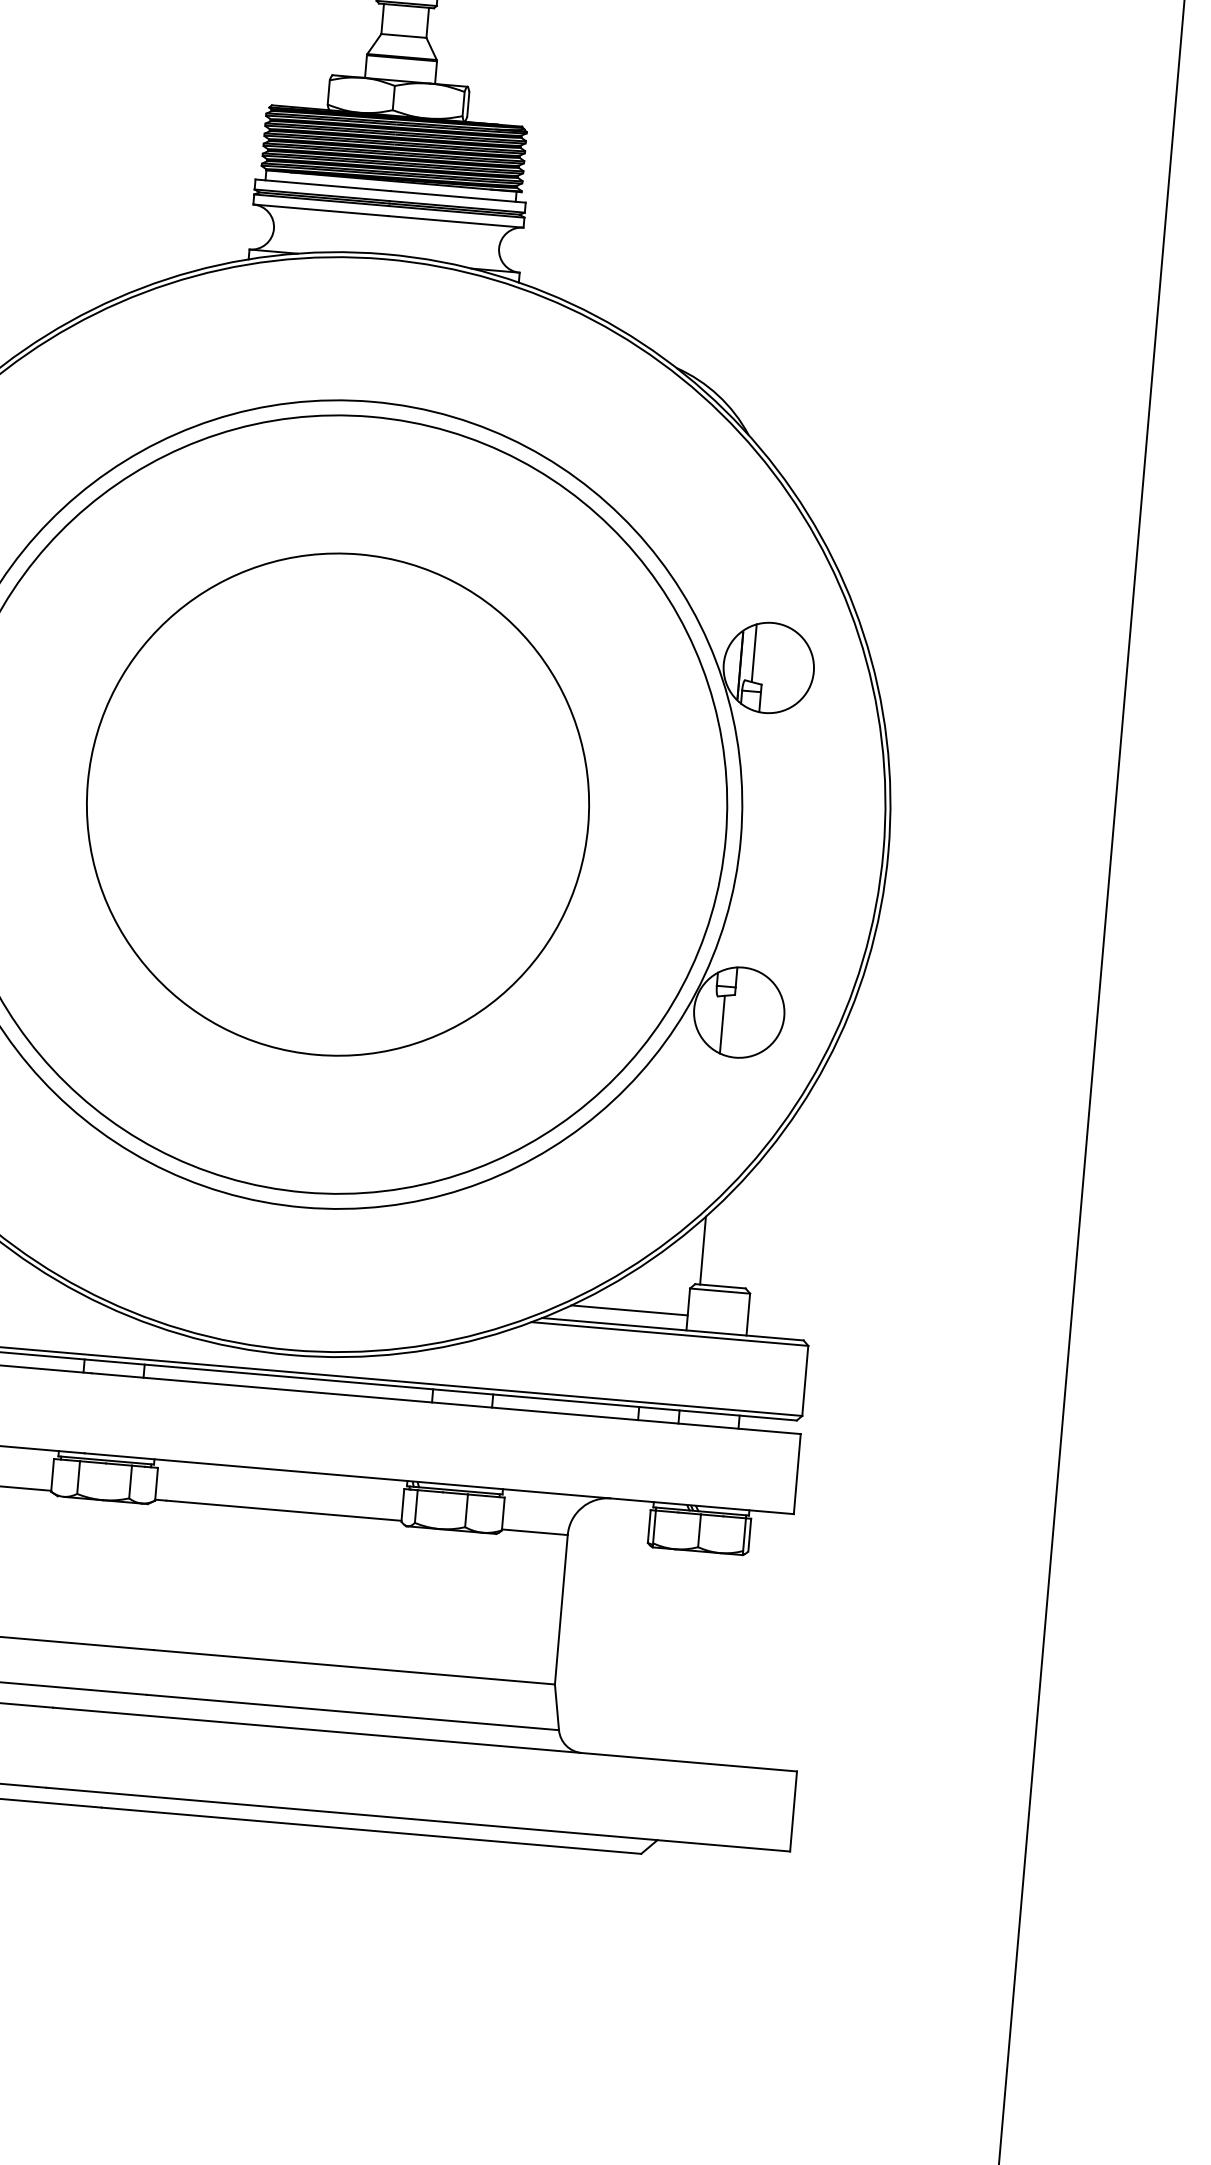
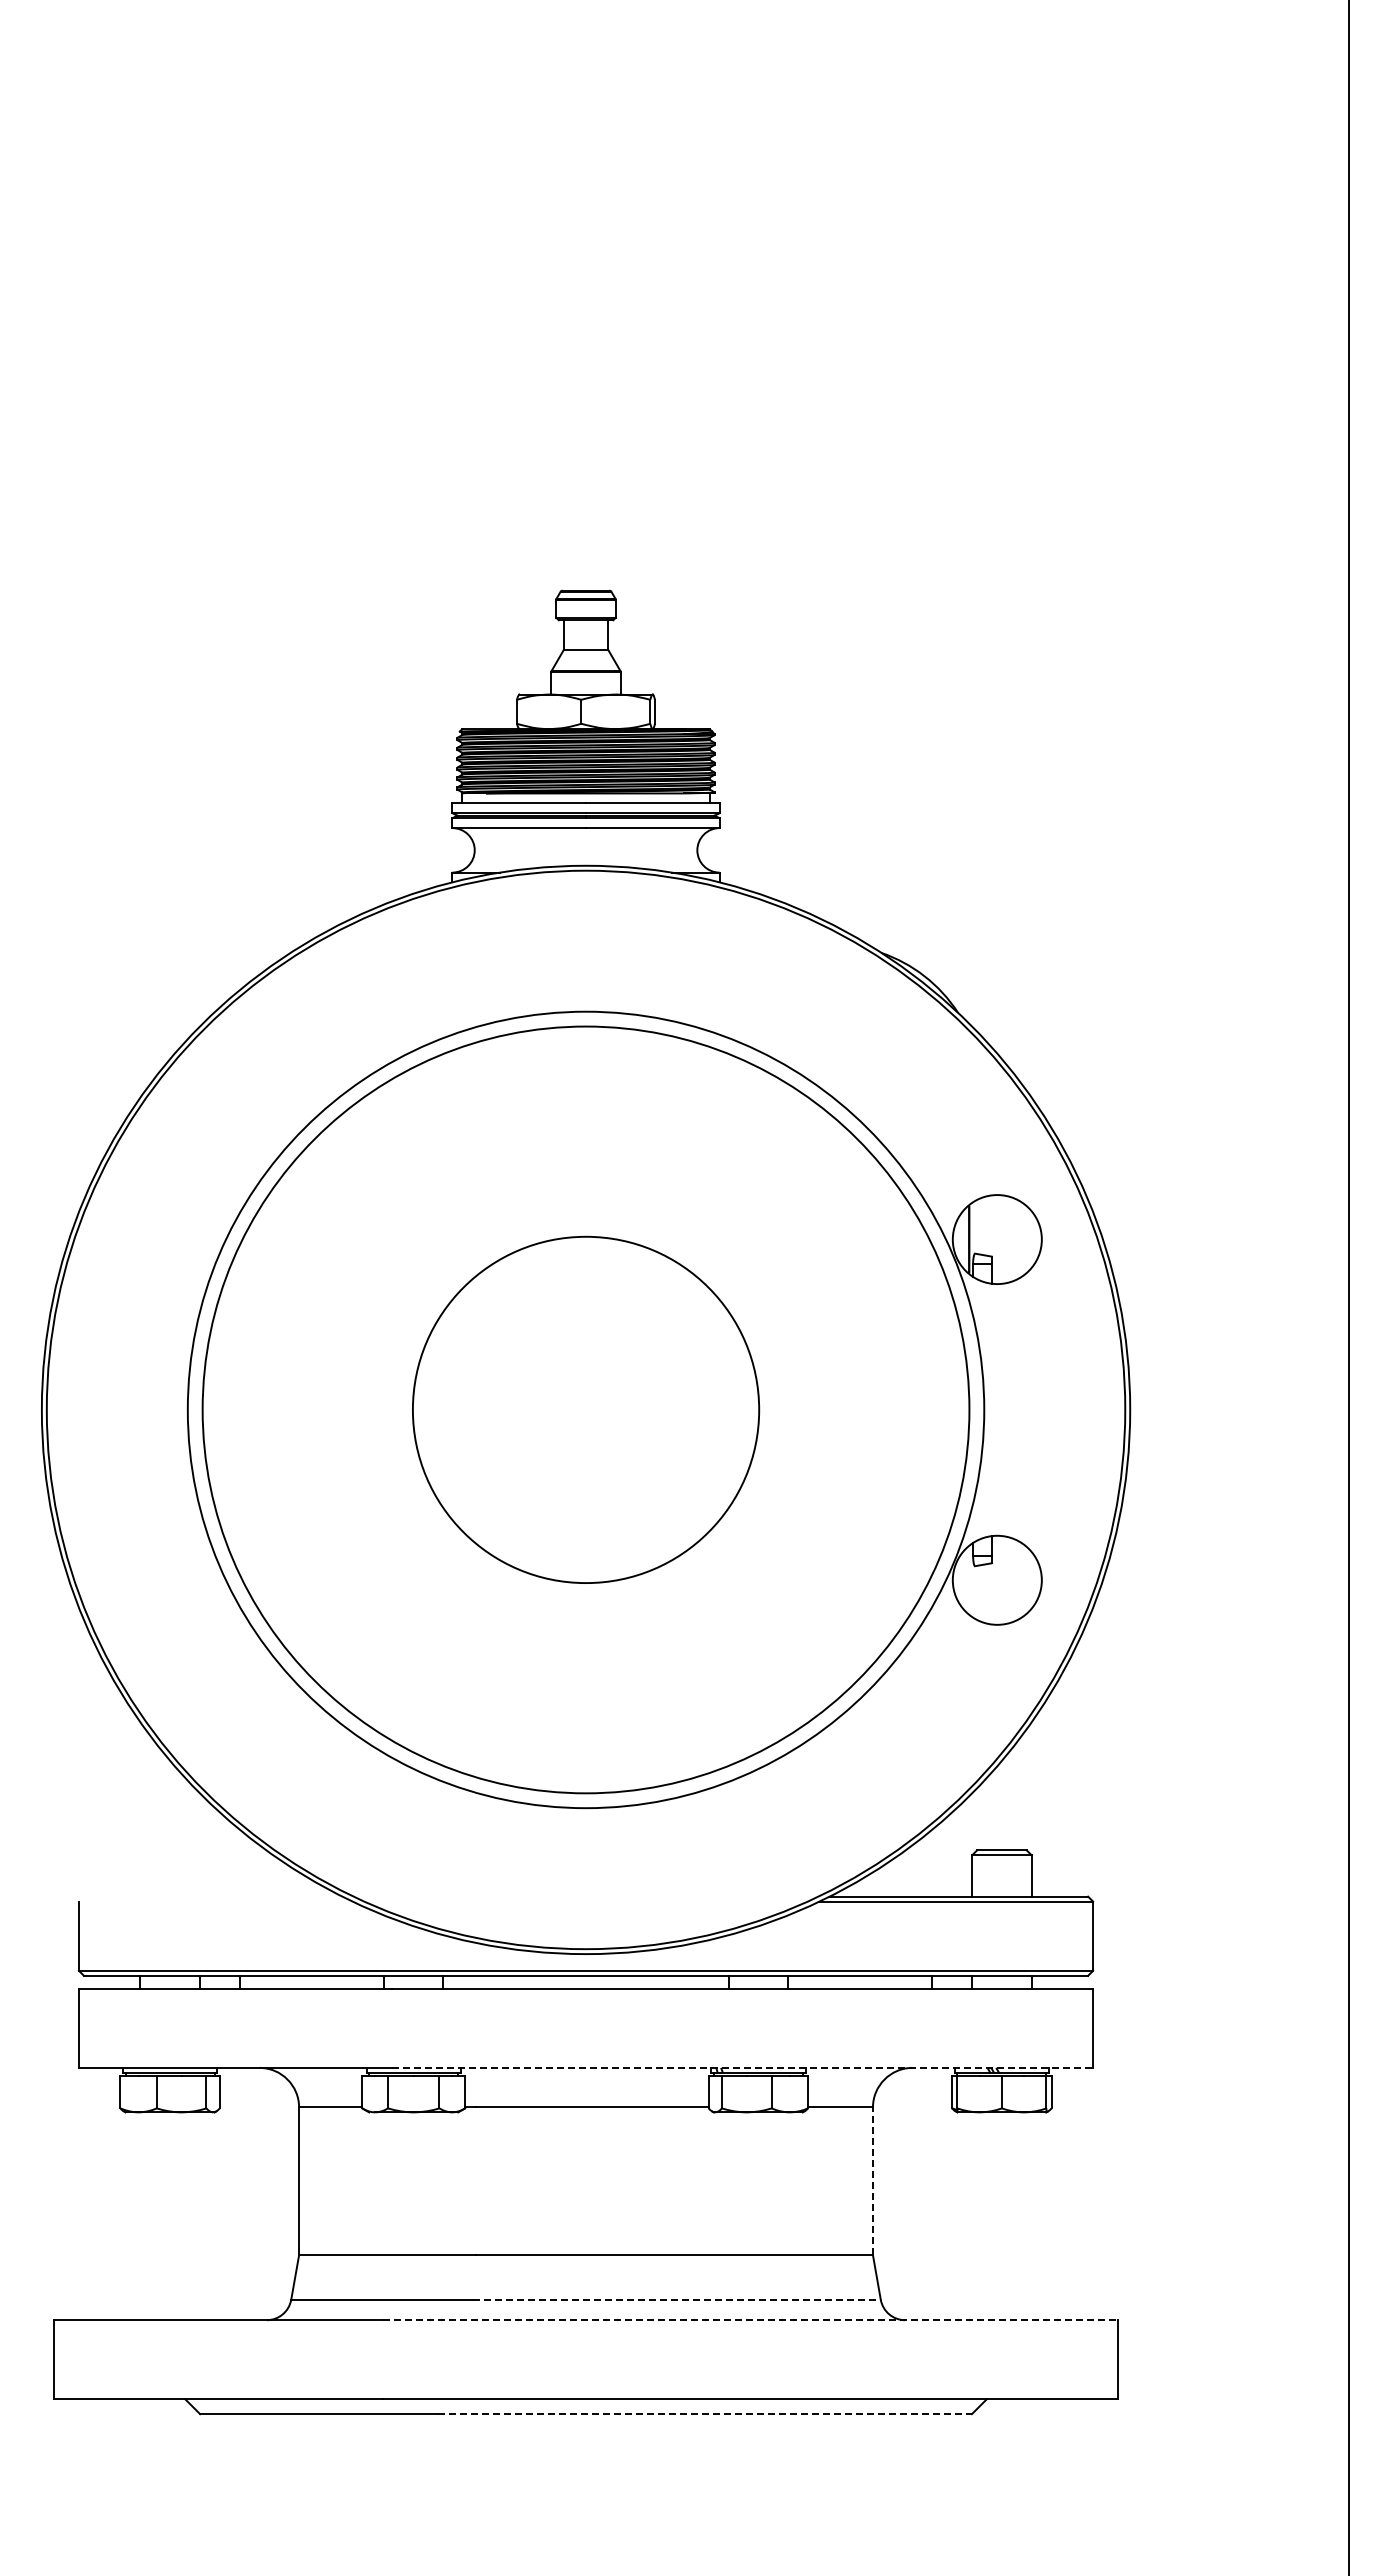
line: (754, 652) -> (981, 1225), removed
circle: (337, 804) -> (585, 1409), size x0.7
line: (722, 1024) -> (981, 1593), removed
line: (702, 1250) -> (981, 1816), removed
line: (629, 1310) -> (914, 1881), removed
line: (439, 1483) -> (742, 2067), solid -> dashed
line: (560, 1609) -> (872, 2181), solid -> dashed
line: (352, 1712) -> (676, 2299), solid -> dashed
line: (425, 1739) -> (750, 2320), solid -> dashed
line: (371, 1831) -> (705, 2414), solid -> dashed

